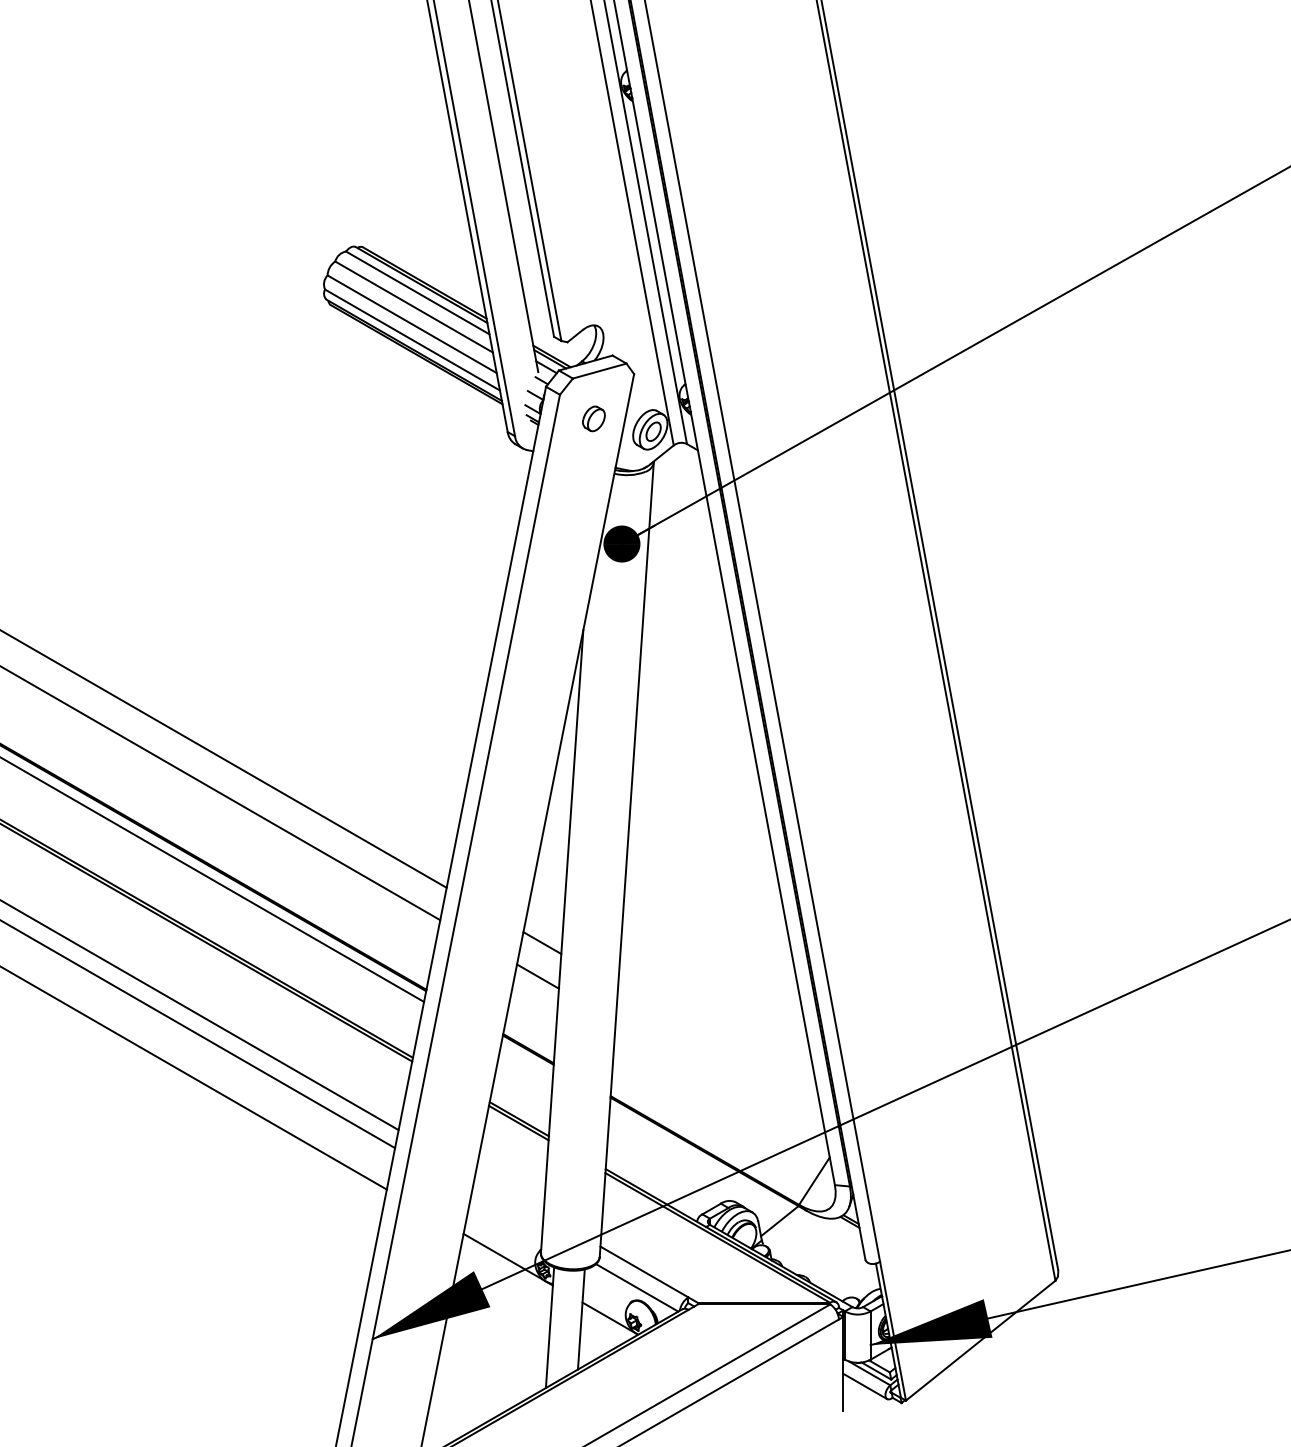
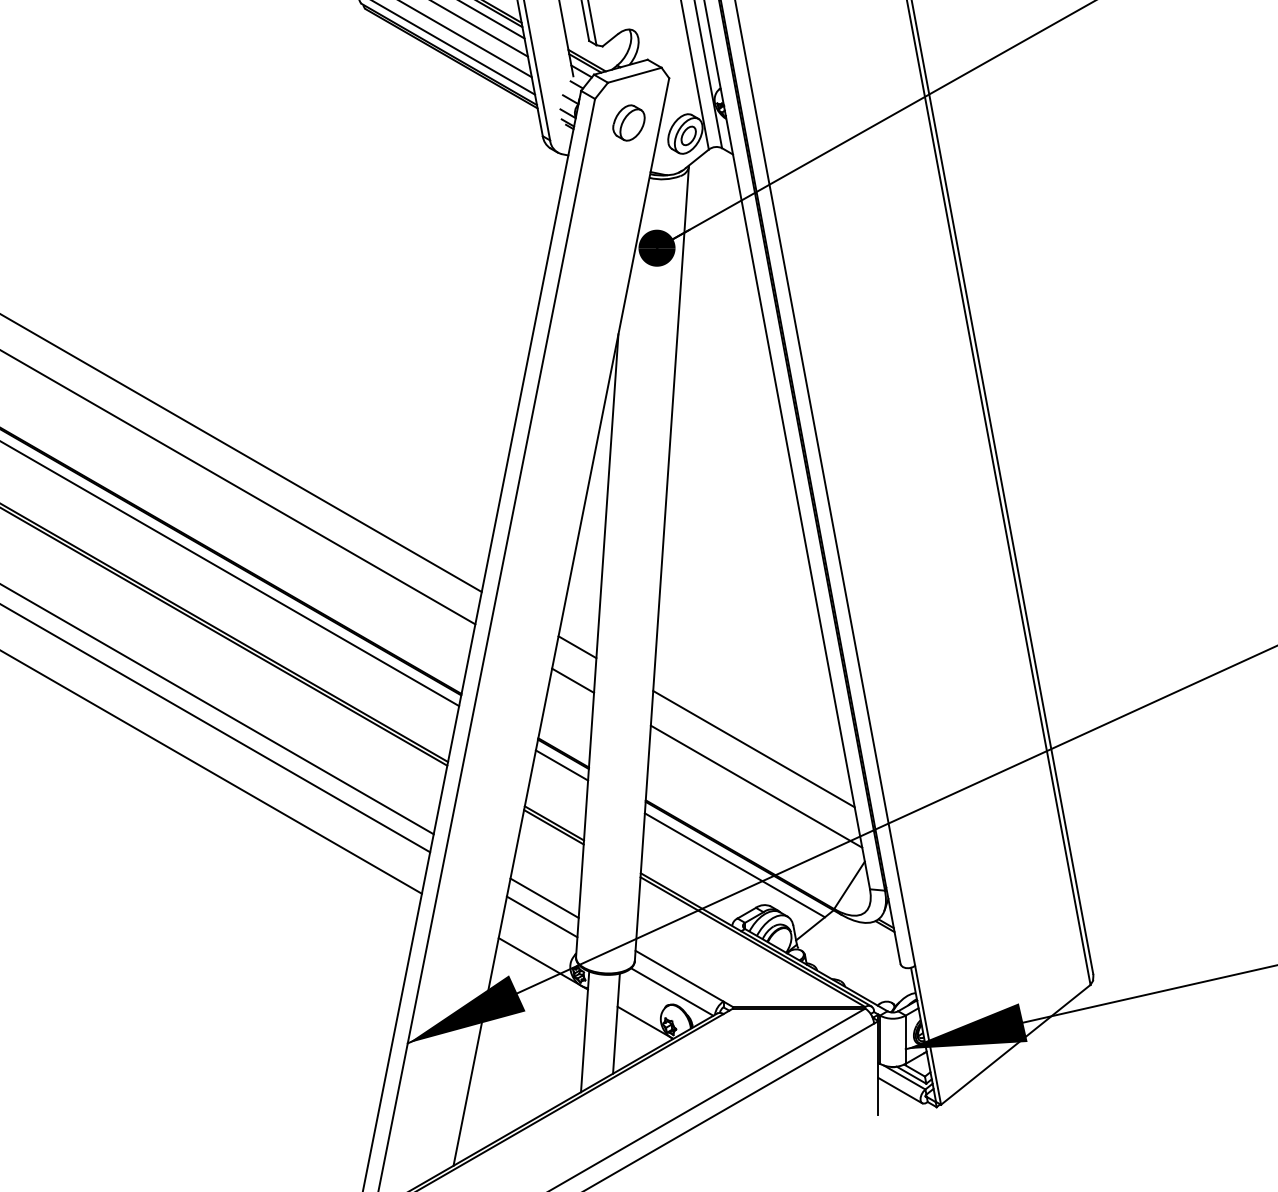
part: (593, 418) -> (628, 122), size x1.43
line: (718, 1044) -> (753, 748), added
line: (526, 1061) -> (561, 765), added
line: (721, 1082) -> (756, 786), added
line: (699, 1161) -> (734, 865), added
line: (509, 1193) -> (544, 897), added
line: (506, 1212) -> (541, 916), added

